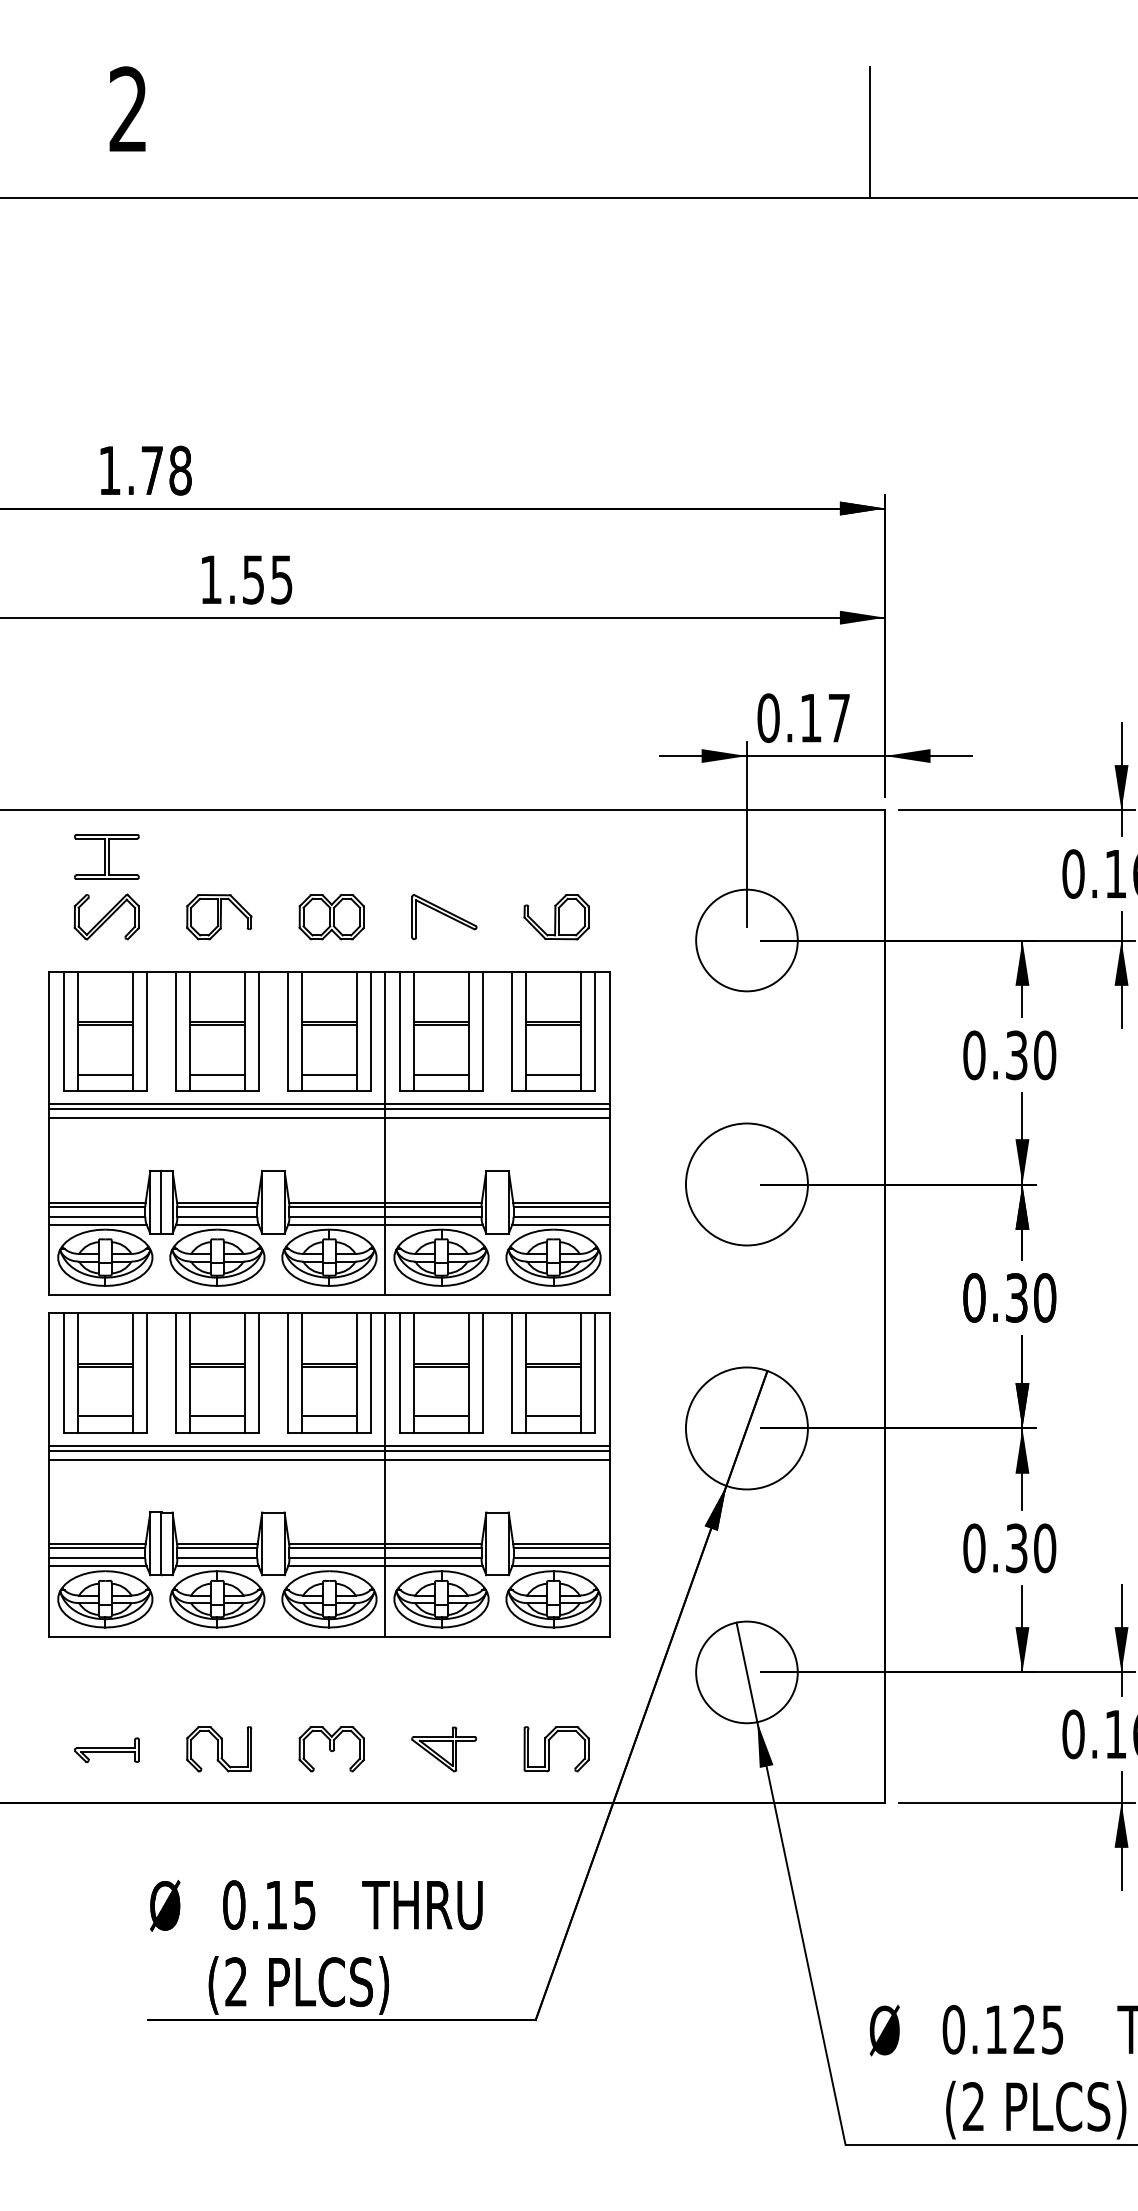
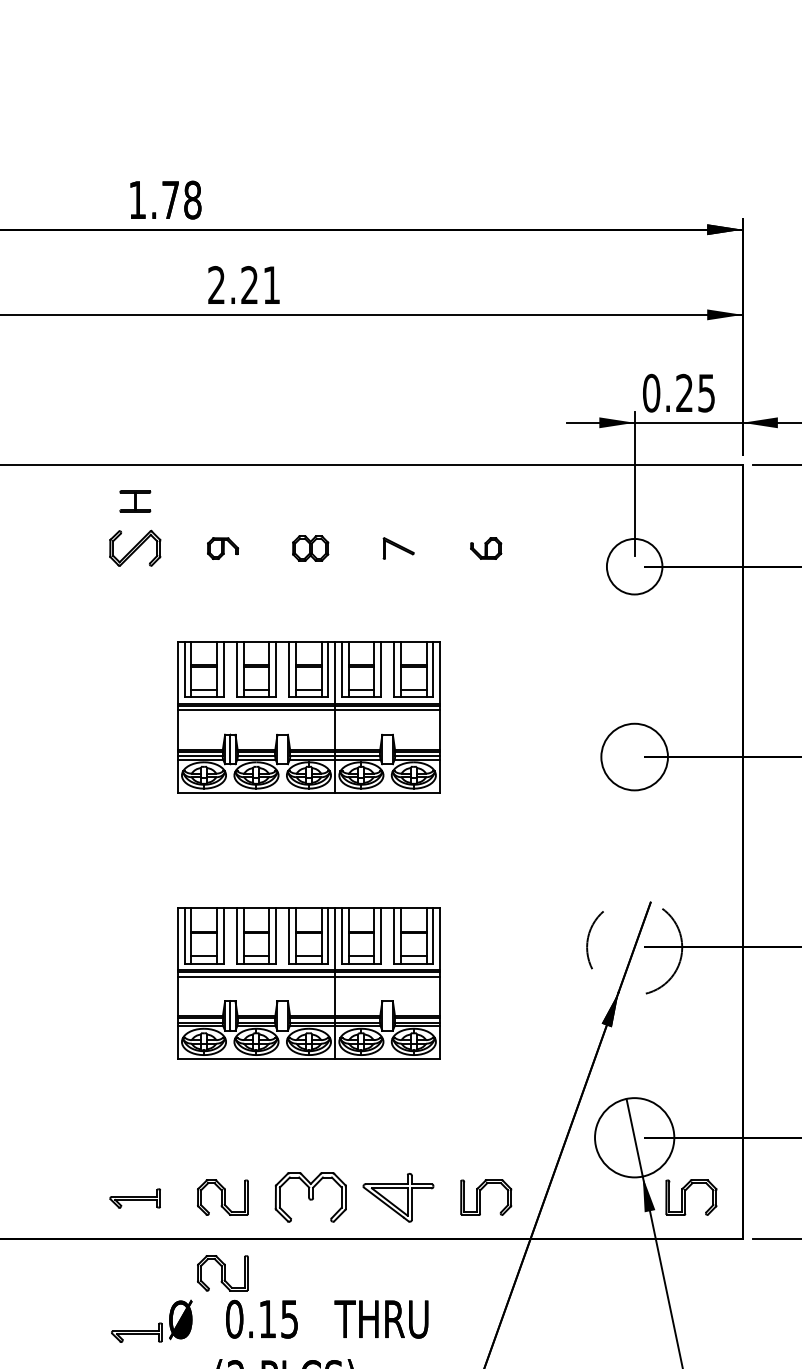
text: (246, 579) -> (244, 285), 1.55 -> 2.21
text: (824, 717) -> (695, 392), 0.17 -> 0.25
part: (106, 856) -> (134, 501), size x0.6
part: (219, 917) -> (223, 548), size x0.6
part: (331, 917) -> (310, 548), size x0.7
part: (444, 917) -> (398, 548), size x0.6
part: (556, 917) -> (486, 548), size x0.6
circle: (746, 940) -> (634, 566), size x0.7
part: (329, 1133) -> (308, 717), size x0.6
circle: (746, 1184) -> (634, 757), size x0.7
circle: (746, 1428) -> (634, 947), solid -> dashed
part: (329, 1474) -> (308, 983), size x0.6
part: (331, 1749) -> (310, 1197), size x1.4
part: (443, 1749) -> (397, 1197), size x1.4
part: (812, 1749) -> (685, 1197), added
part: (219, 1846) -> (223, 1273), added
part: (108, 1922) -> (136, 1332), added

